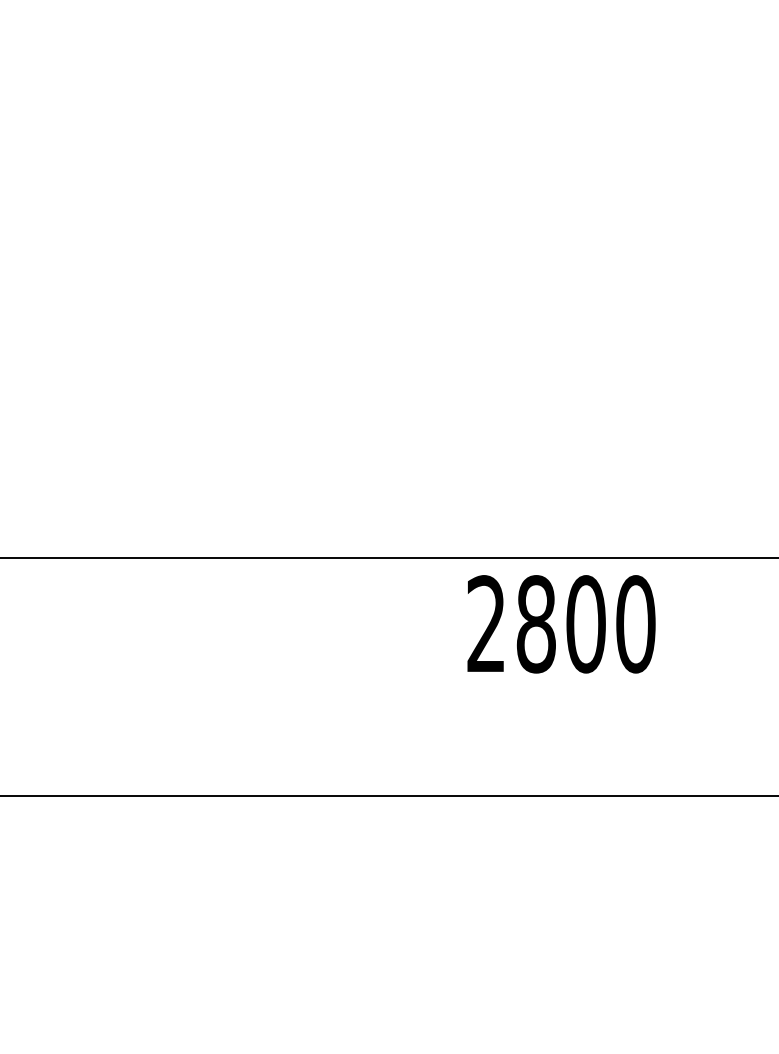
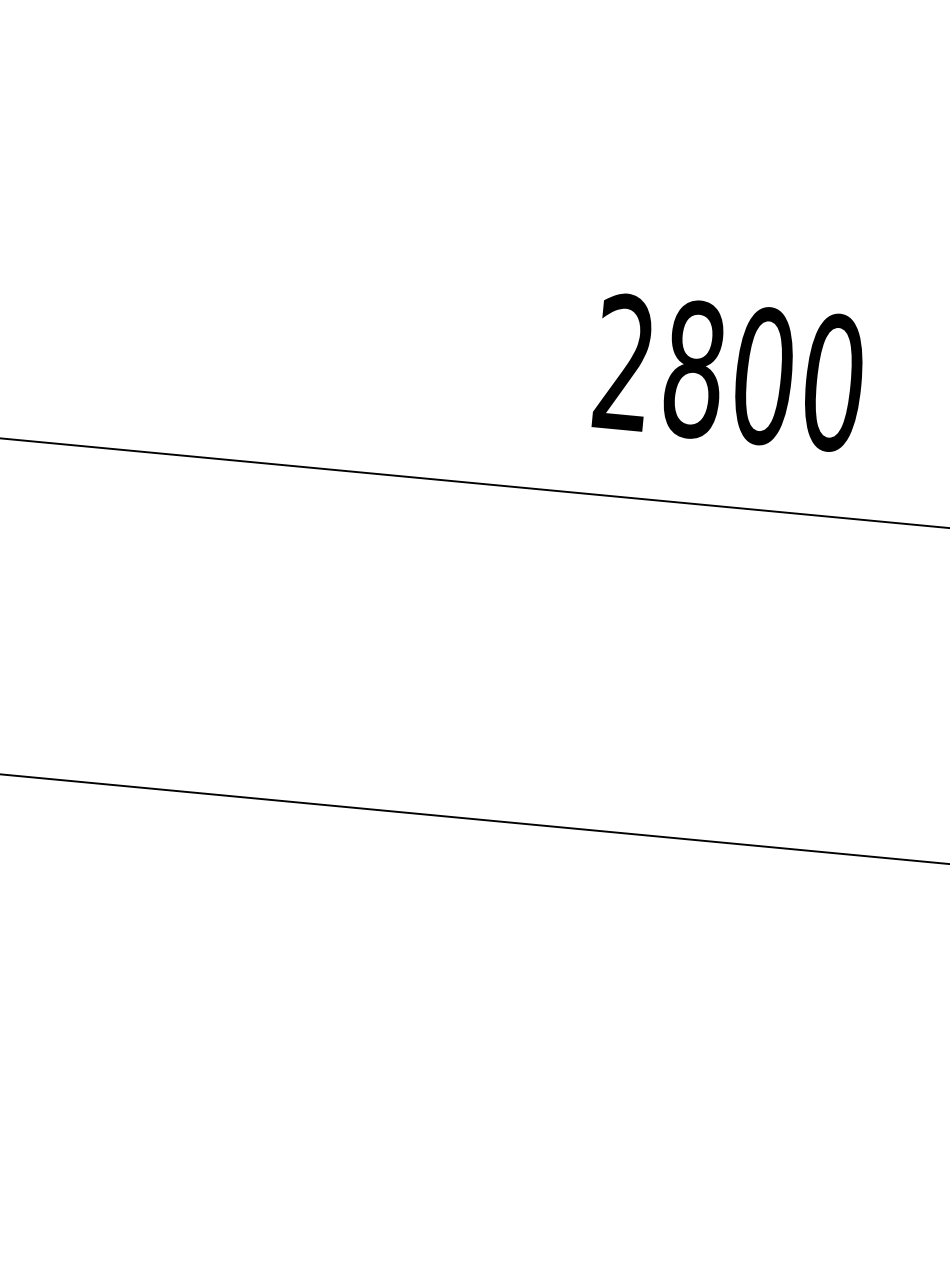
text: (561, 624) -> (729, 373), moved

